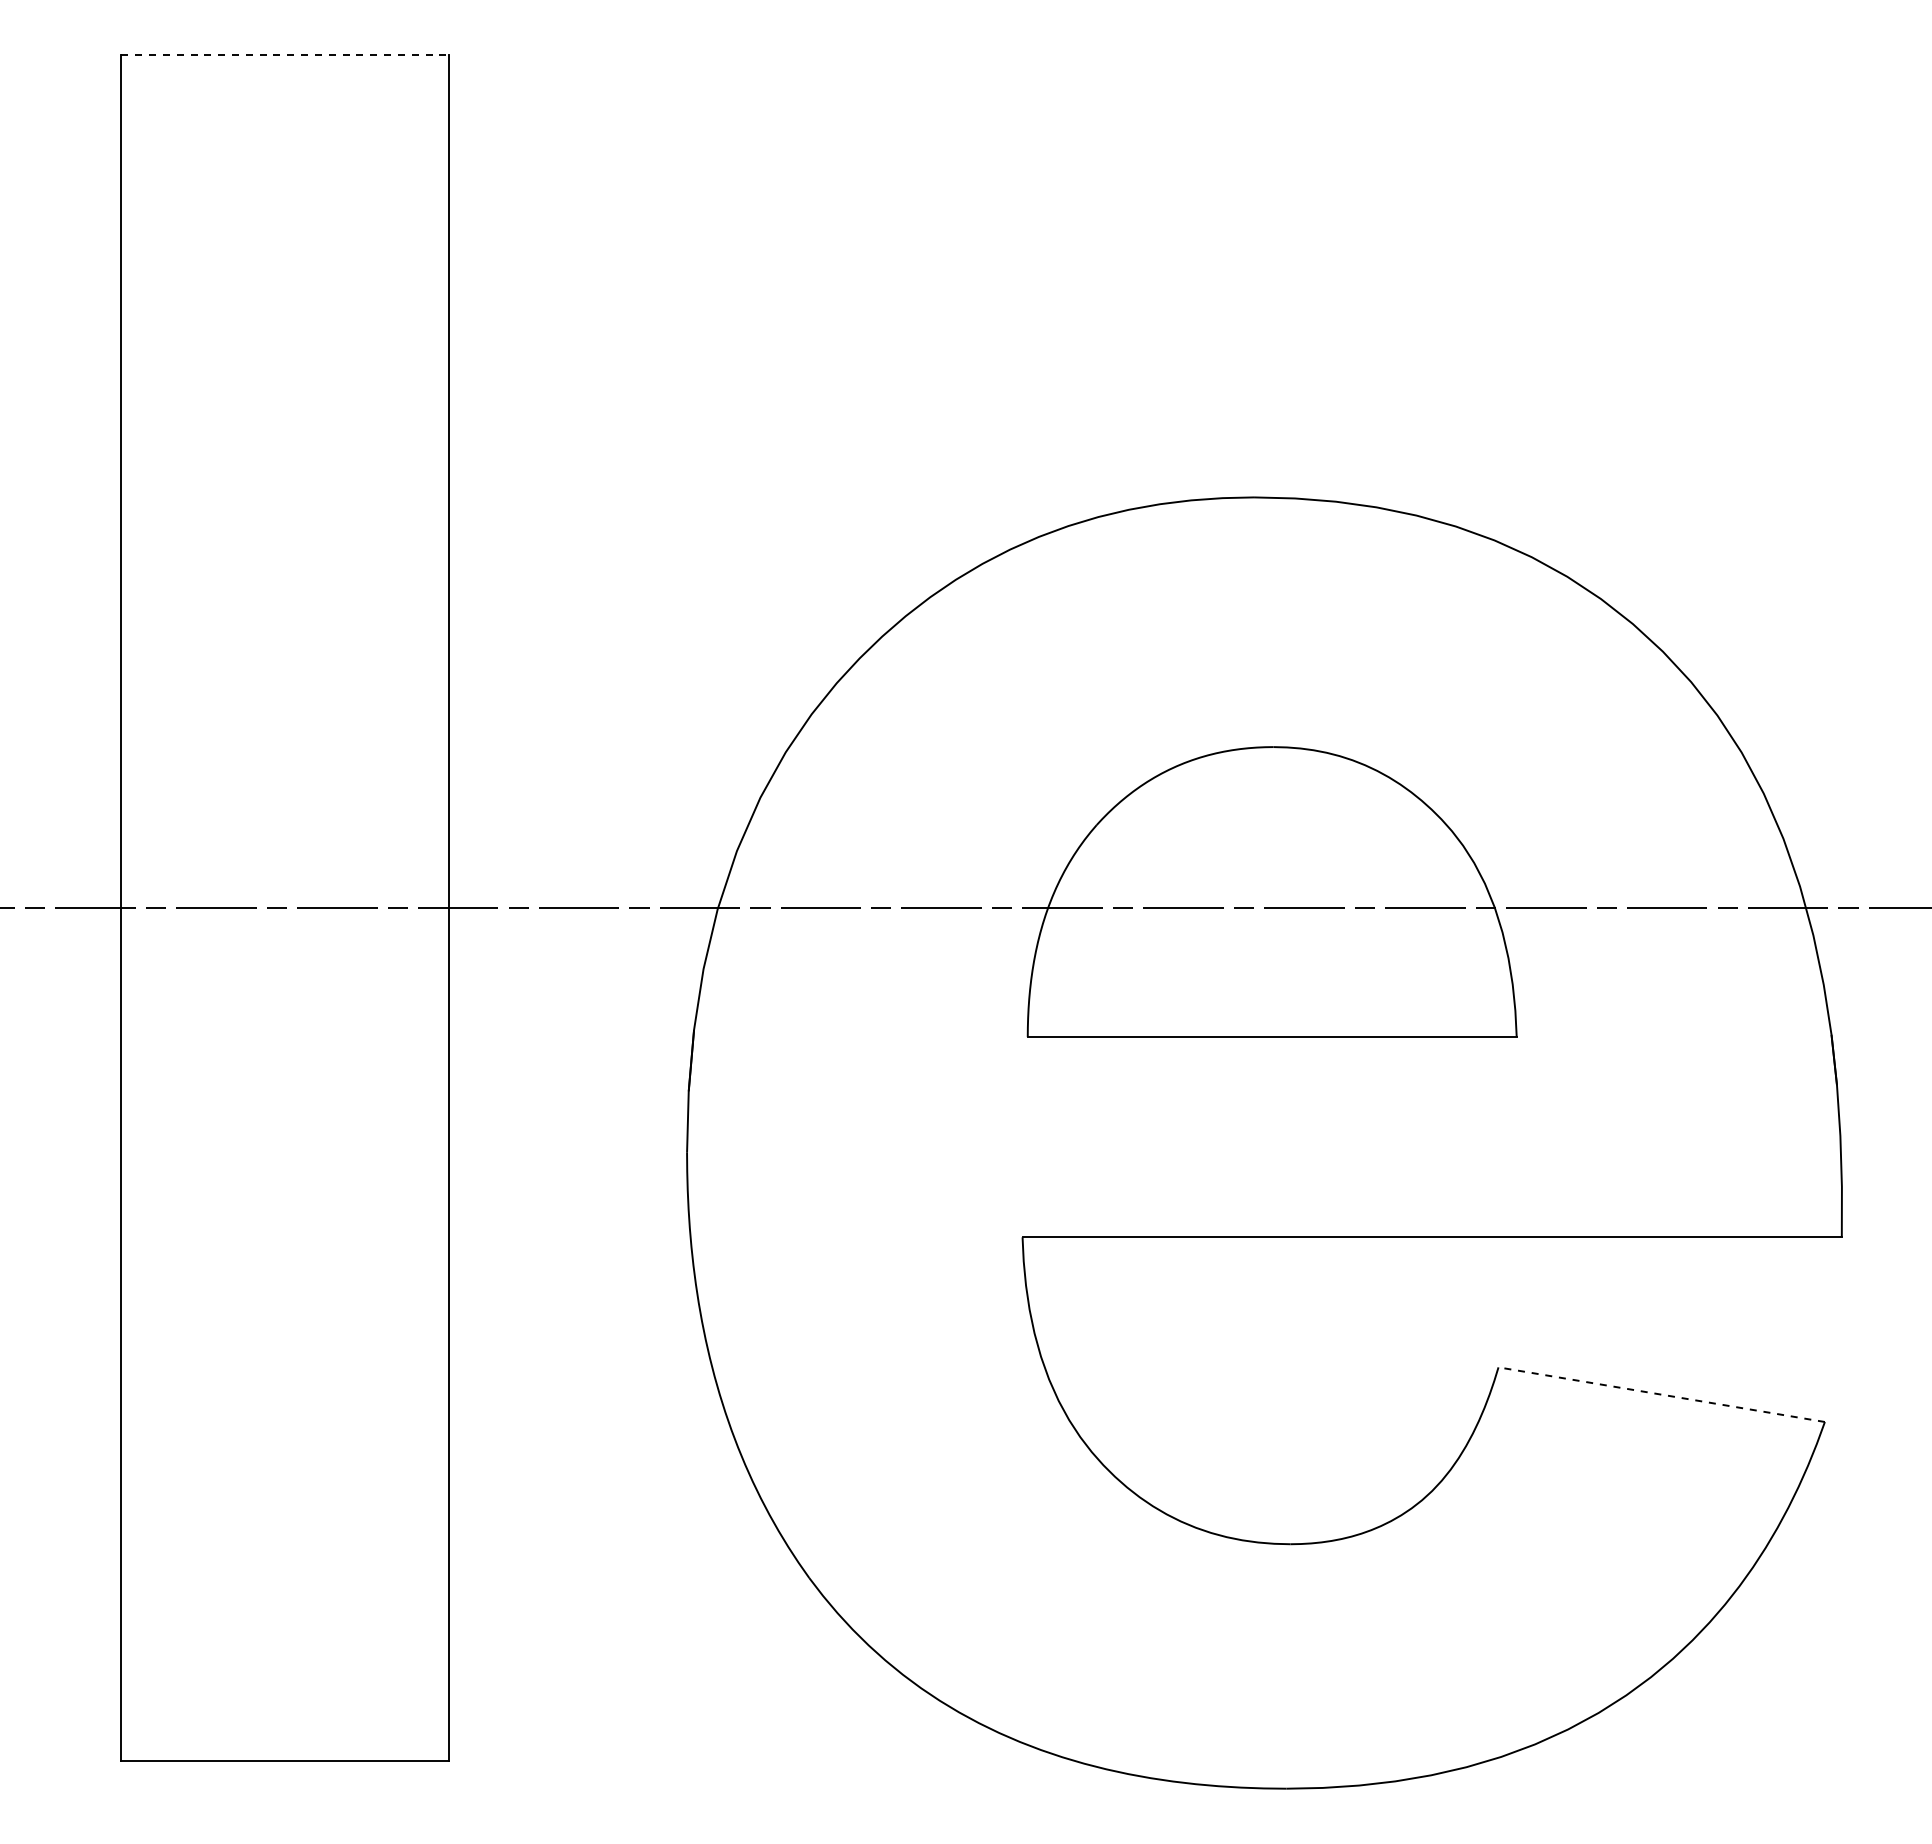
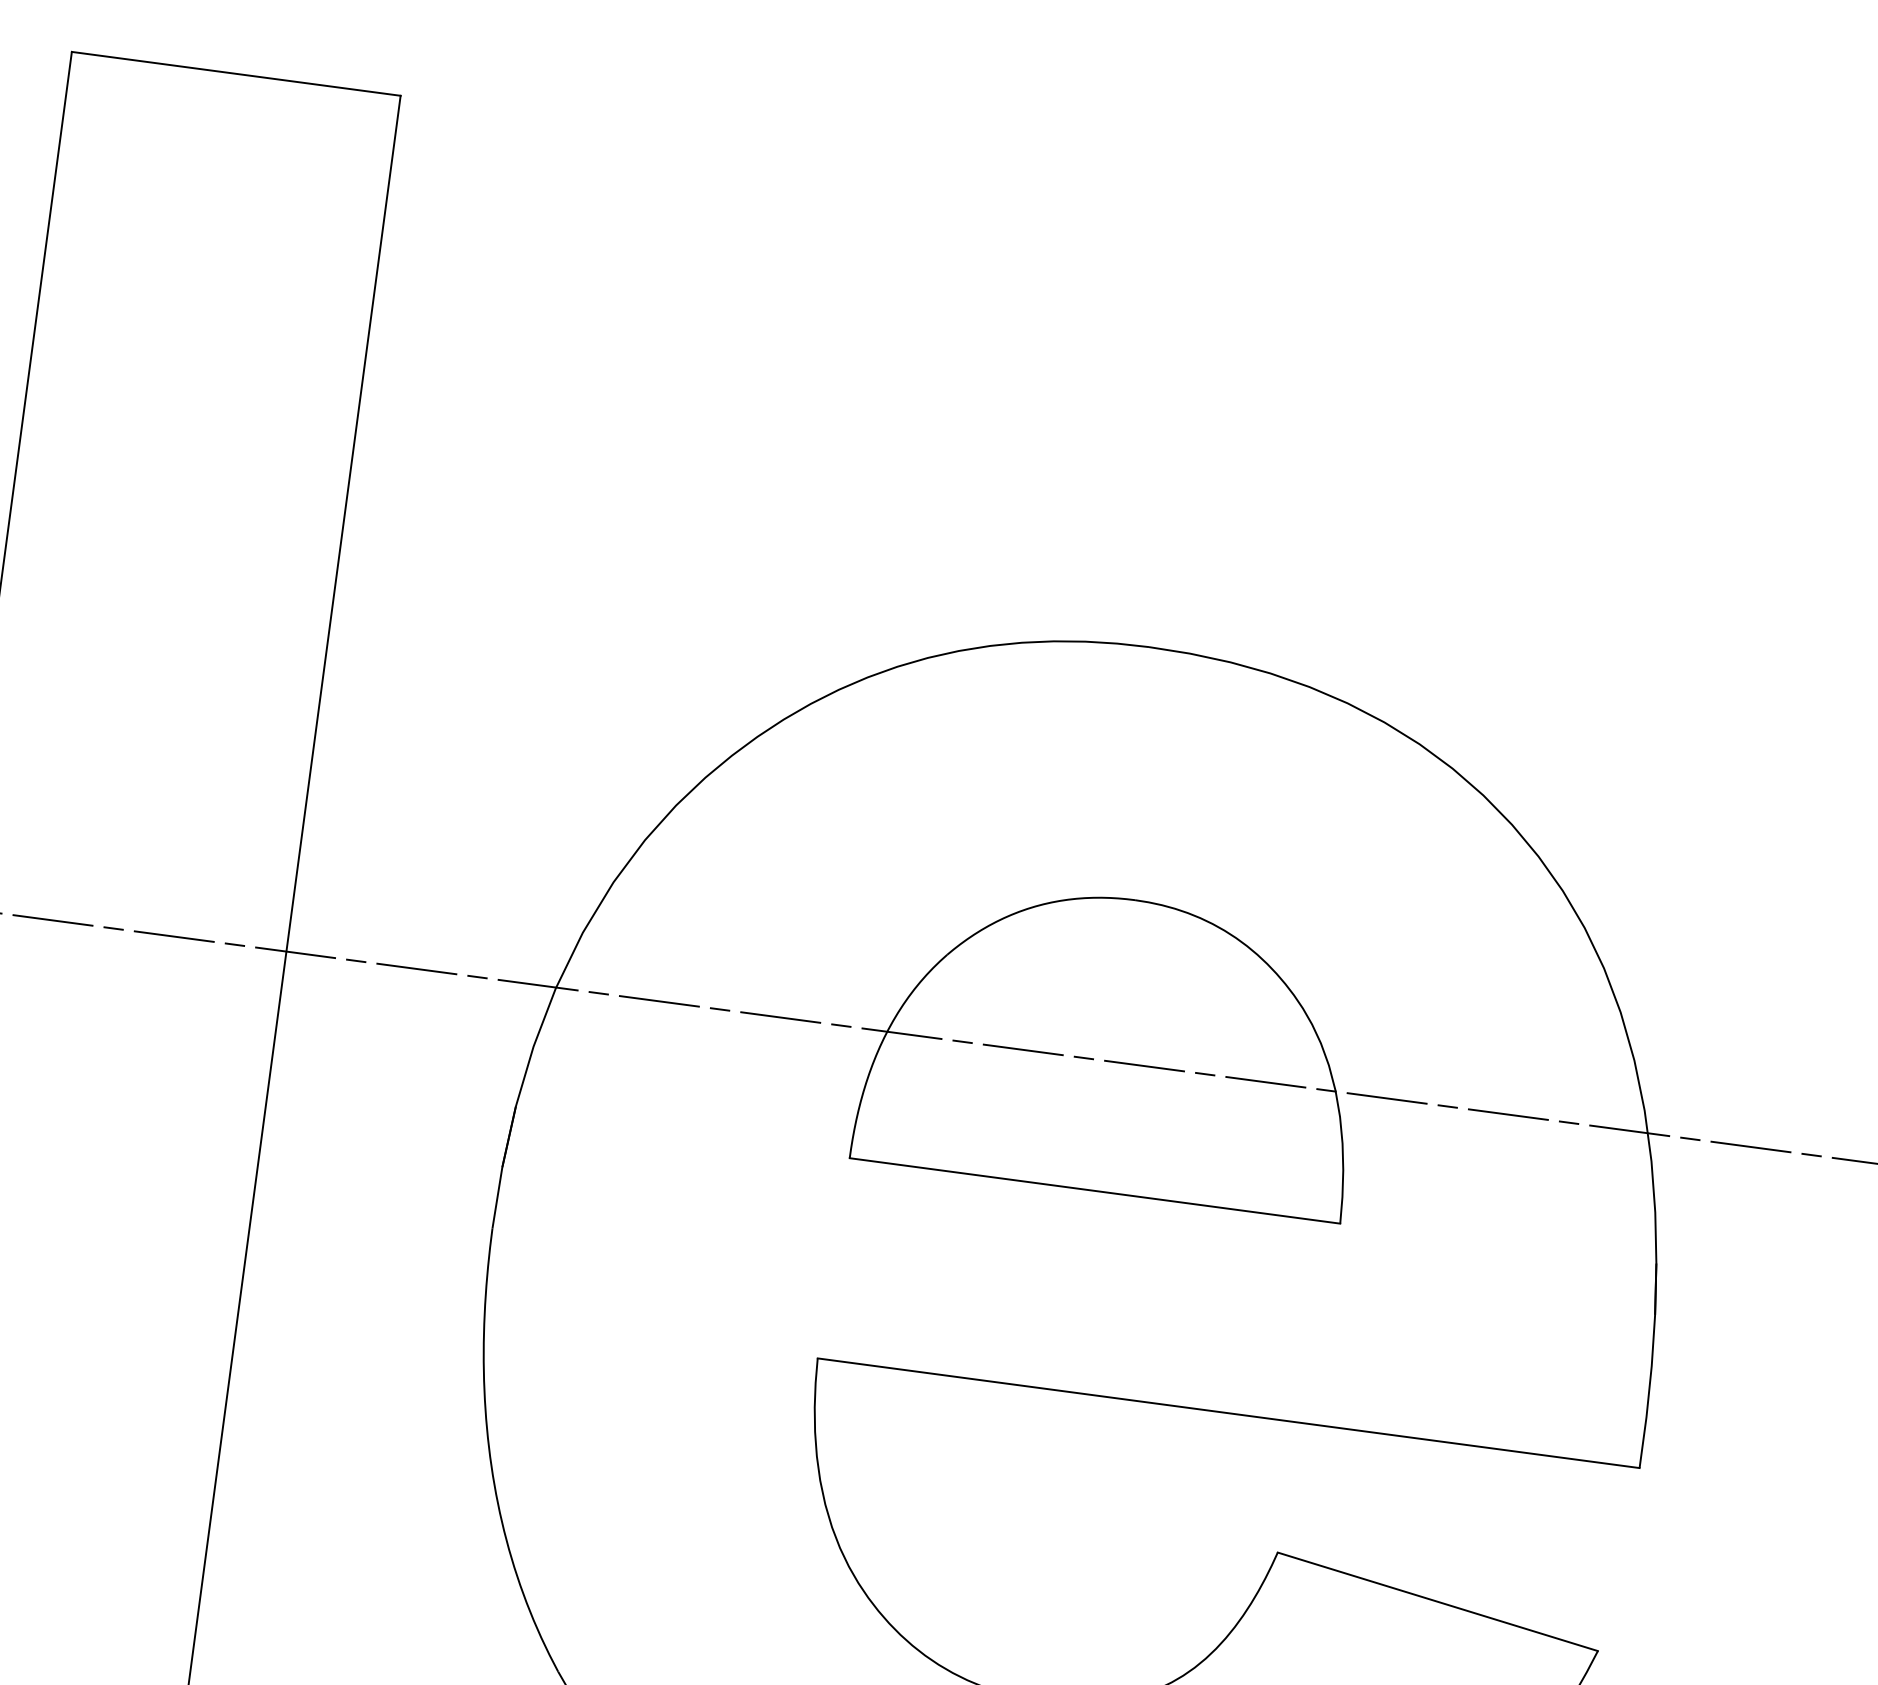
line: (285, 55) -> (236, 74), dashed -> solid
line: (1661, 1394) -> (1437, 1601), dashed -> solid

